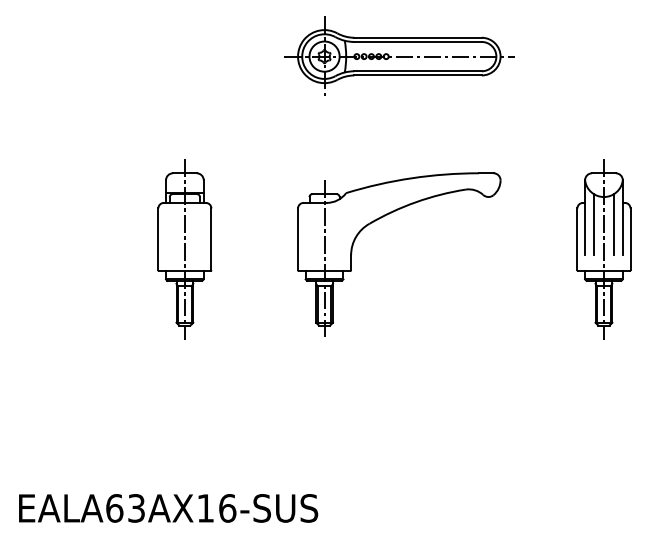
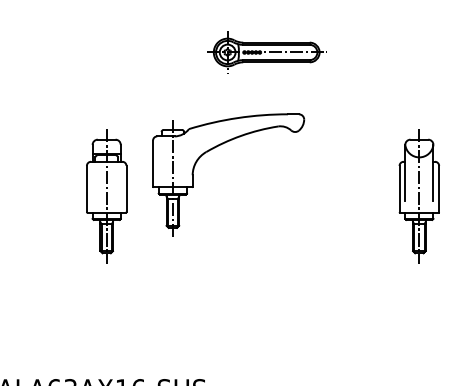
part: (399, 55) -> (266, 51), size x0.7
part: (381, 218) -> (215, 148), moved
line: (594, 224) -> (412, 177), removed
line: (613, 224) -> (426, 177), removed

